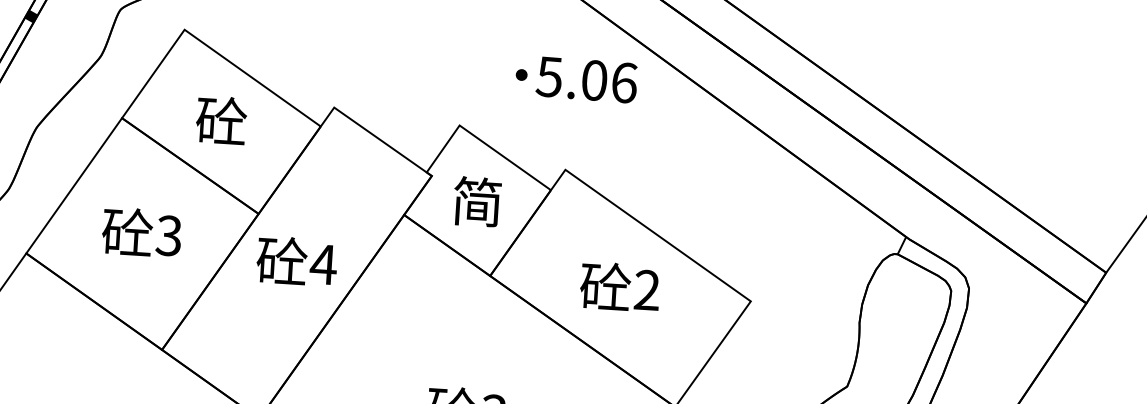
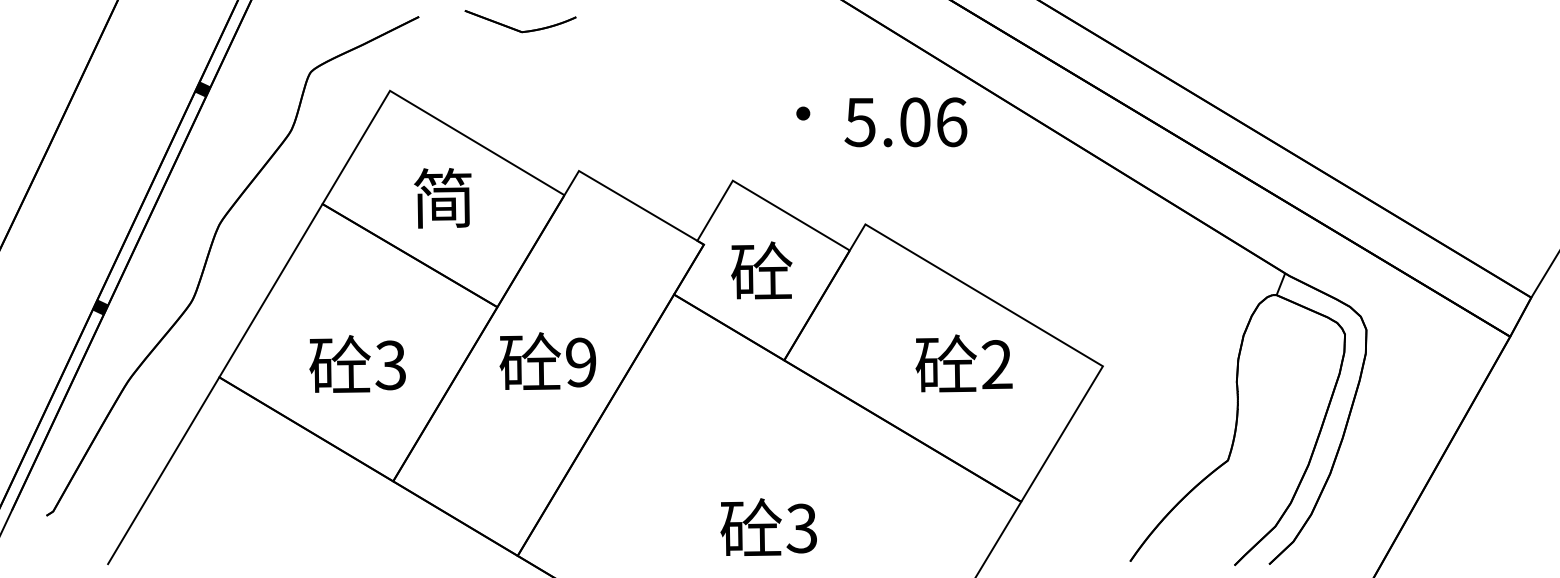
text: (586, 80) -> (905, 122), moved
text: (221, 121) -> (443, 198), 砼 -> 简
text: (477, 201) -> (761, 271), 简 -> 砼
text: (141, 232) -> (357, 363), moved
text: (323, 264) -> (580, 362), 4 -> 9
text: (619, 287) -> (963, 363), moved

